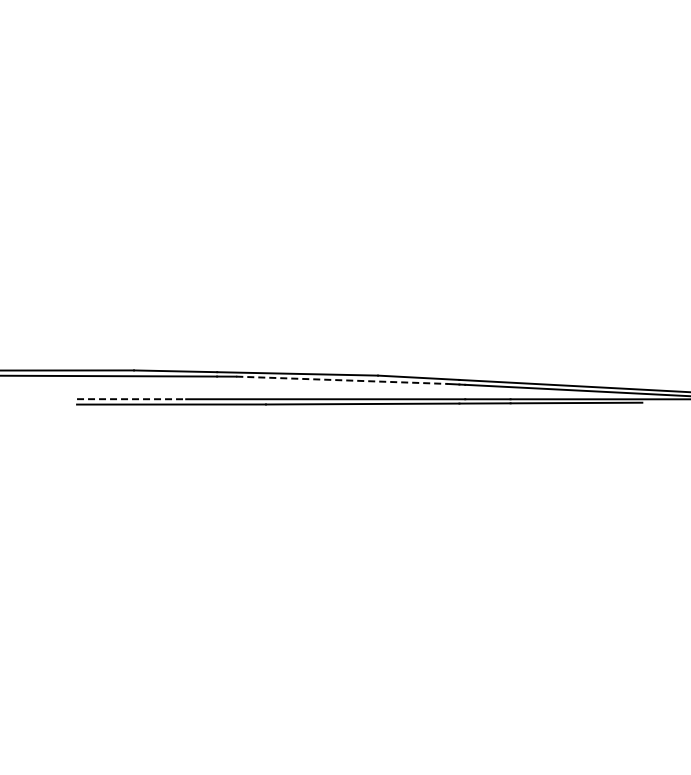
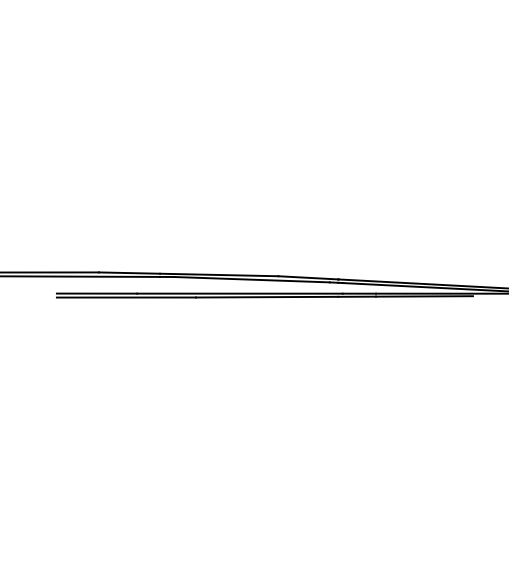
line: (342, 380) -> (252, 279), dashed -> solid
line: (131, 399) -> (96, 293), dashed -> solid

